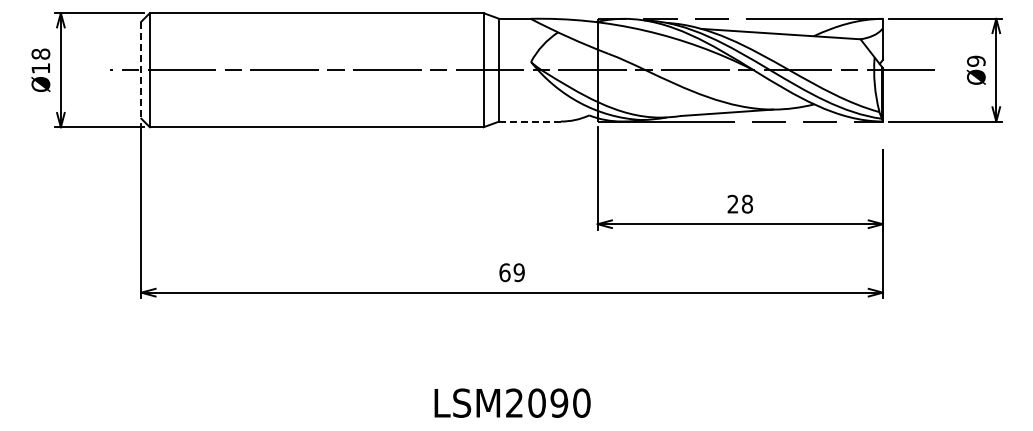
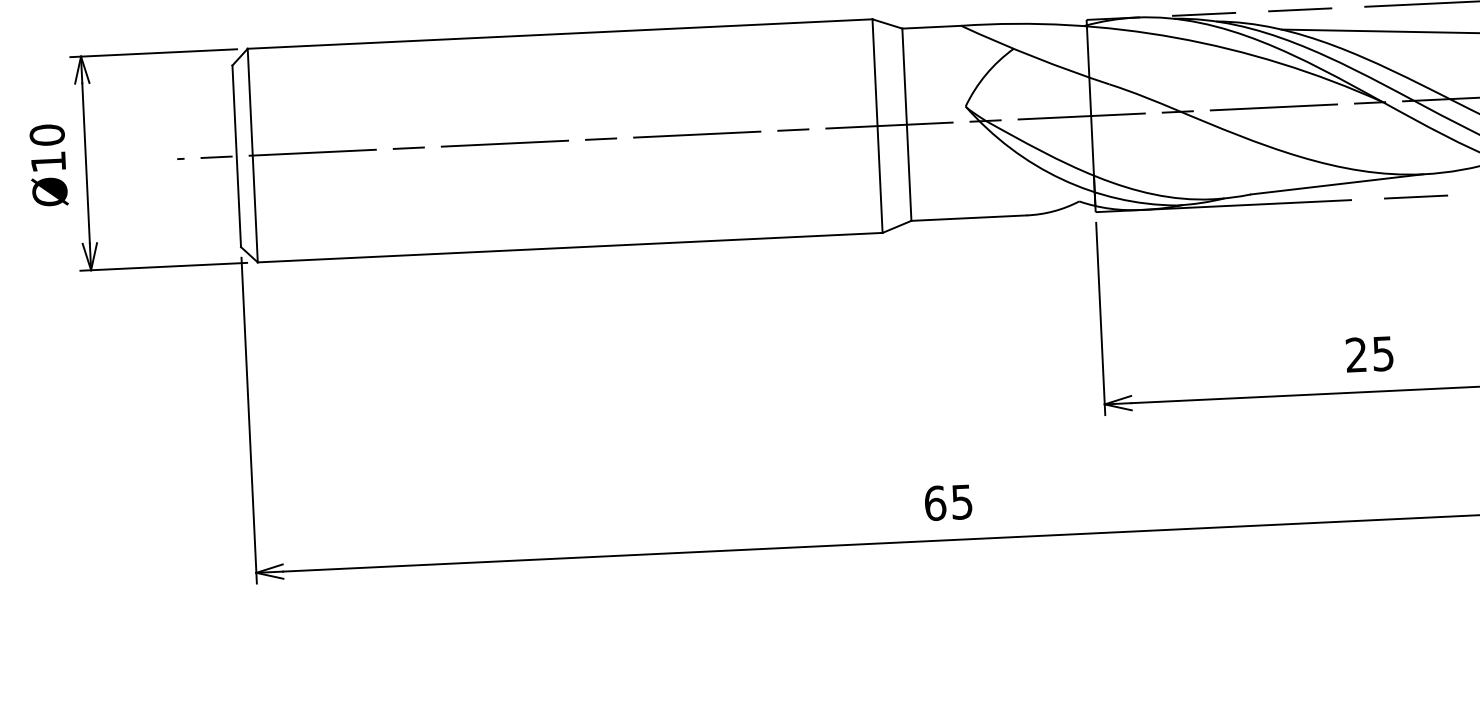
text: (40, 53) -> (46, 133), Ø18 -> Ø10
line: (141, 70) -> (237, 156), dashed -> solid
line: (530, 121) -> (969, 218), dashed -> solid
text: (747, 203) -> (1383, 352), 28 -> 25
text: (518, 272) -> (960, 501), 69 -> 65

